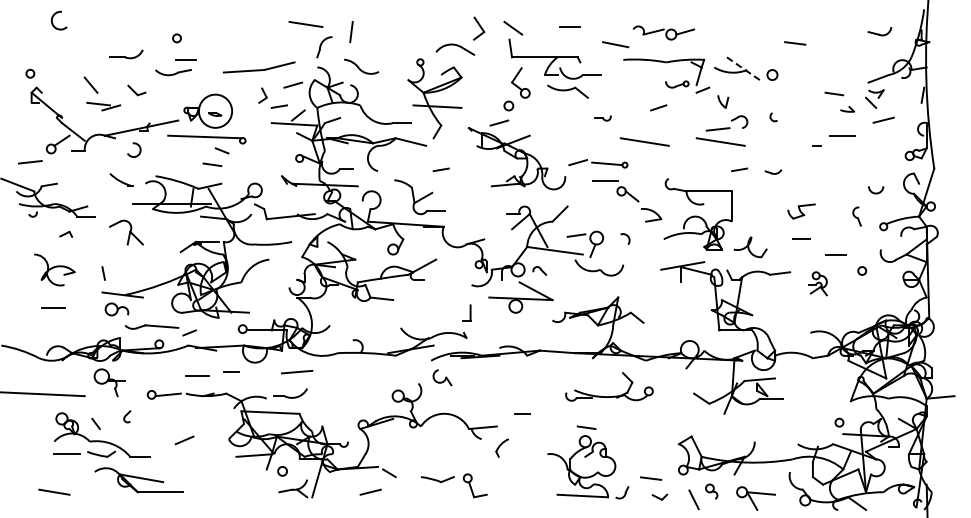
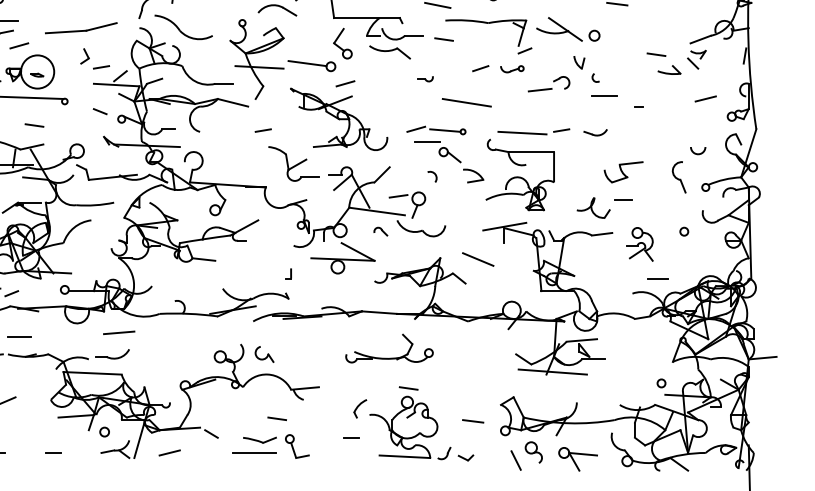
part: (361, 66) -> (183, 27), size x1.67
line: (743, 68) -> (565, 29), dashed -> solid
line: (621, 78) -> (443, 39), added
line: (292, 84) -> (18, 45), moved
part: (677, 84) -> (512, 69), moved
part: (723, 101) -> (579, 62), moved
line: (485, 102) -> (307, 63), added
part: (847, 109) -> (669, 70), size x1.67
line: (883, 119) -> (705, 98), moved
line: (499, 122) -> (345, 83), moved
line: (842, 135) -> (604, 96), moved
line: (720, 141) -> (542, 102), removed
line: (221, 150) -> (99, 111), moved
part: (598, 163) -> (436, 130), moved
part: (773, 171) -> (595, 132), size x1.43
line: (700, 172) -> (522, 133), added
part: (419, 197) -> (293, 164), moved
part: (801, 211) -> (623, 172), size x1.43
part: (856, 216) -> (678, 177), size x1.67
arc: (626, 236) -> (433, 174), moved
part: (750, 247) -> (593, 208), moved
line: (835, 254) -> (657, 278), moved
part: (539, 270) -> (380, 231), moved
part: (817, 283) -> (639, 244), size x1.43
line: (655, 298) -> (477, 259), added
part: (466, 312) -> (288, 273), size x0.62
line: (231, 371) -> (53, 452), moved
part: (442, 377) -> (264, 354), moved
part: (609, 396) -> (389, 358), moved
line: (730, 410) -> (552, 371), added
line: (522, 413) -> (351, 437), moved
part: (501, 447) -> (359, 408), moved
line: (454, 458) -> (276, 419), added
line: (651, 478) -> (473, 421), moved
line: (370, 491) -> (169, 452), moved
part: (711, 491) -> (533, 452), size x1.43
line: (431, 492) -> (253, 453), added
part: (659, 496) -> (465, 457), moved

